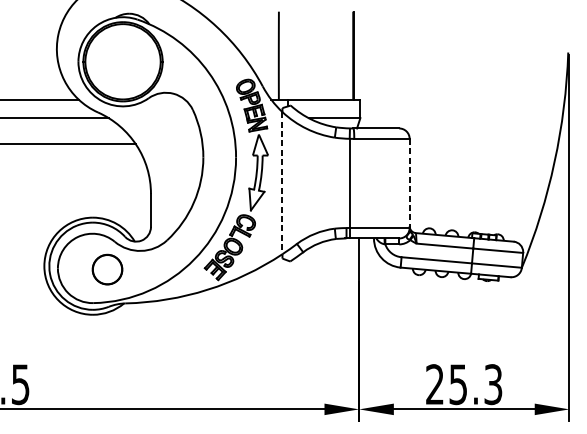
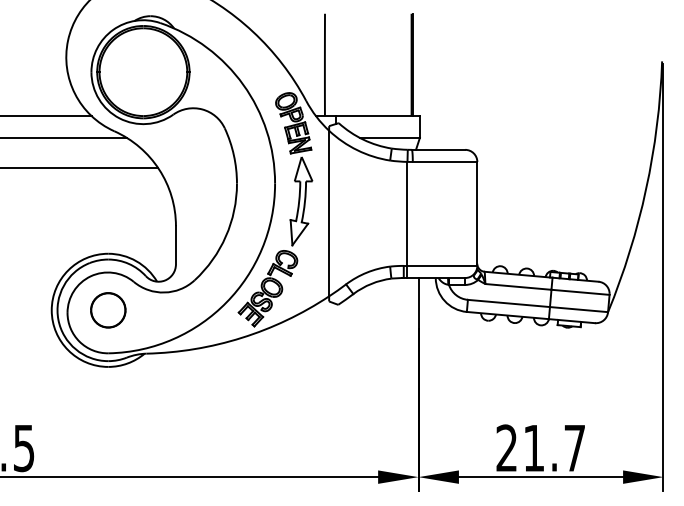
line: (282, 183) -> (329, 213), dashed -> solid
line: (409, 183) -> (477, 213), dashed -> solid
part: (107, 269) -> (108, 310), moved
text: (475, 384) -> (554, 448), 25.3 -> 21.7

